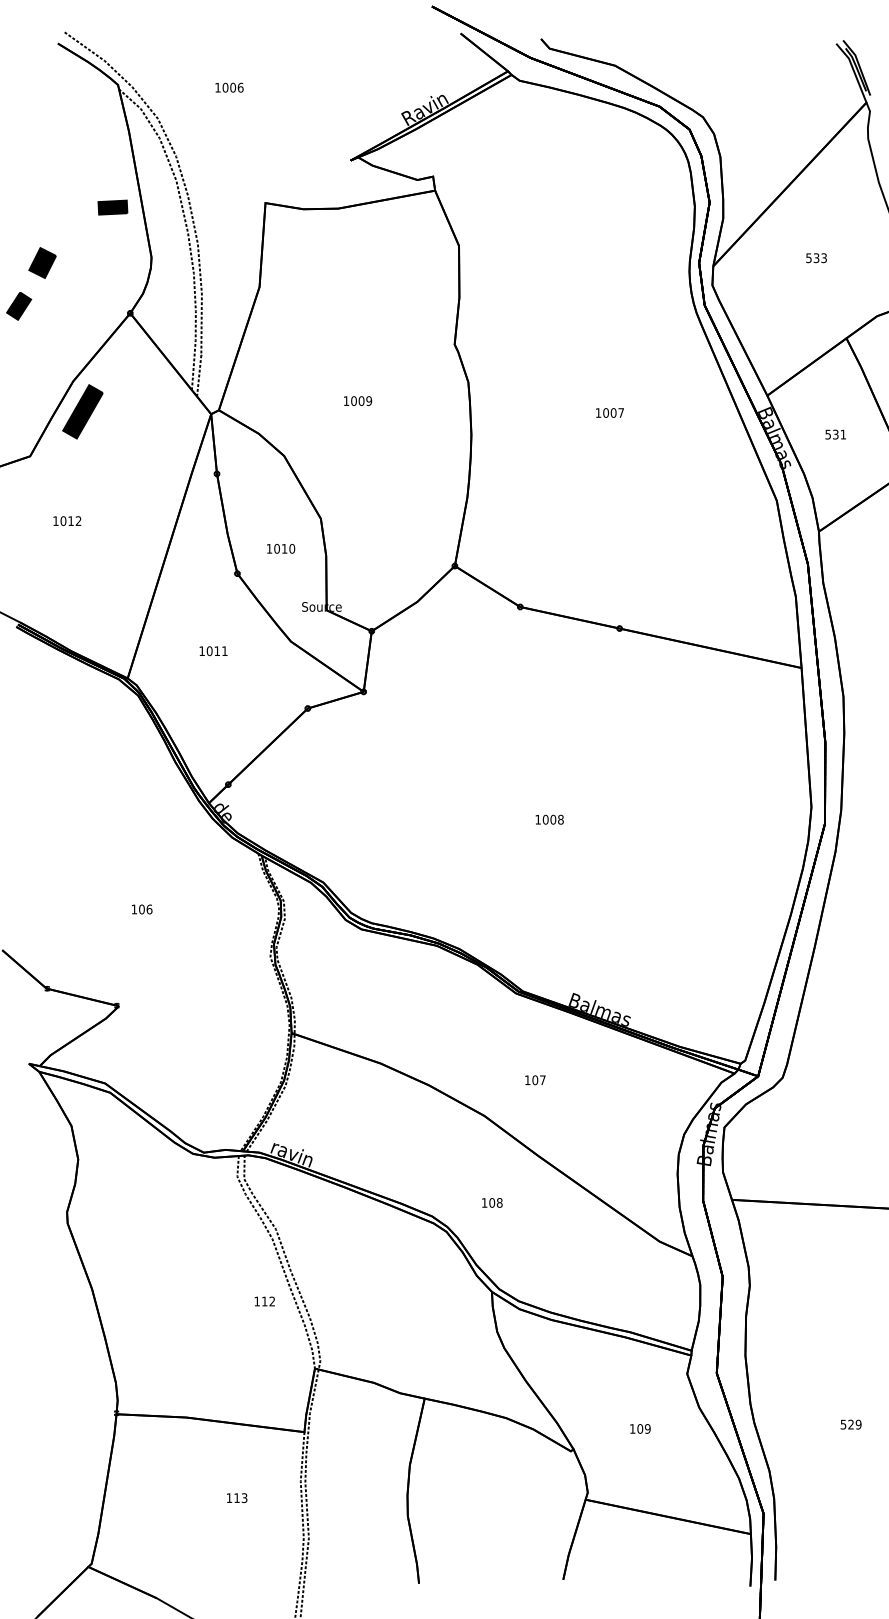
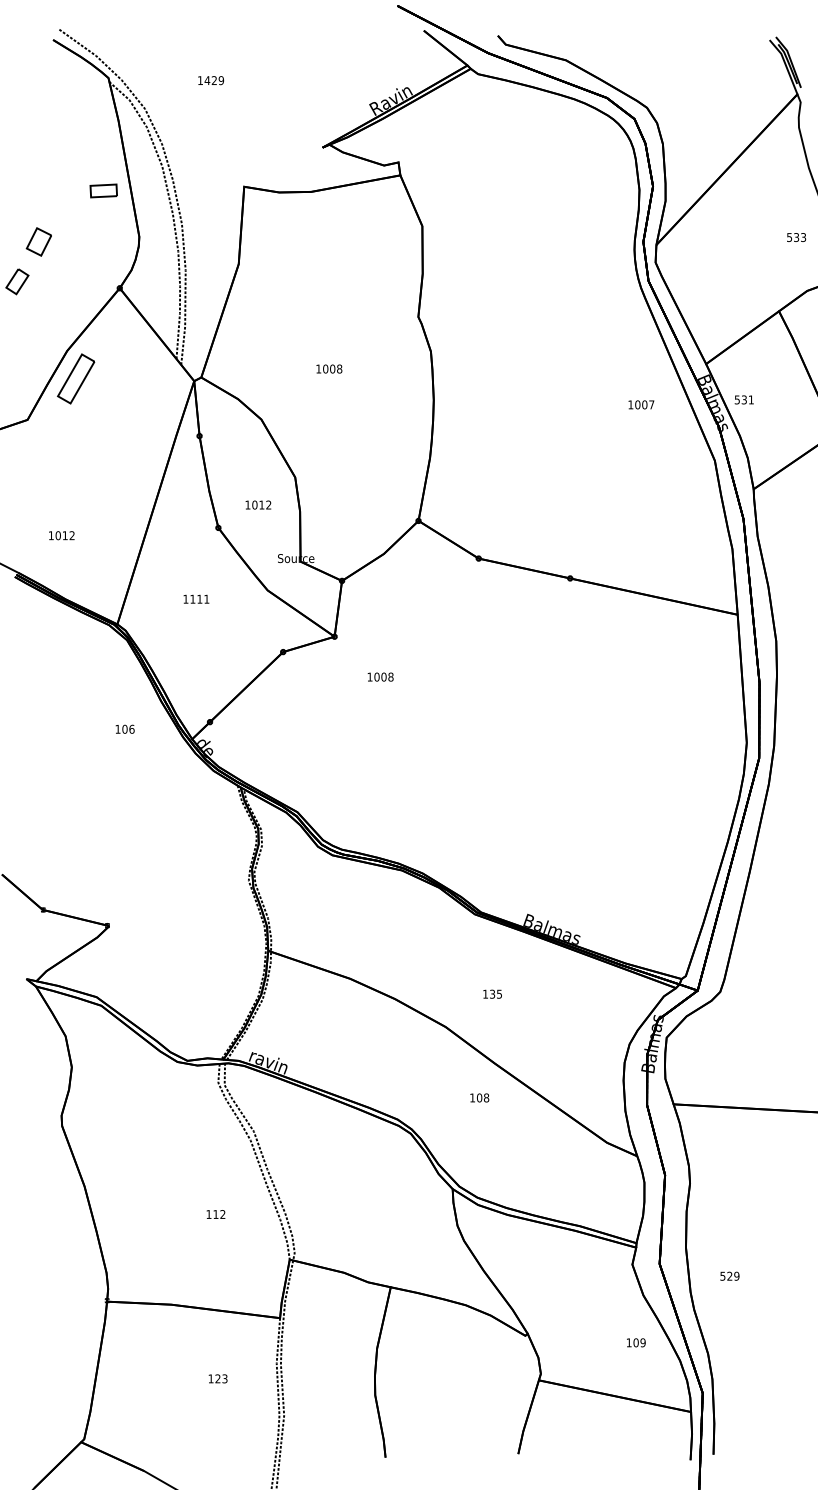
text: (232, 87) -> (213, 80), 1006 -> 1429
fill: (112, 207) -> (103, 190), removed
text: (816, 258) -> (796, 237), moved
fill: (42, 263) -> (38, 242), removed
fill: (19, 305) -> (17, 281), removed
text: (369, 400) -> (339, 368), 1009 -> 1008
fill: (82, 411) -> (75, 378), removed
text: (609, 412) -> (640, 404), moved
text: (835, 434) -> (744, 399), moved
text: (67, 520) -> (61, 535), moved
text: (292, 548) -> (269, 504), 1010 -> 1012
text: (209, 651) -> (192, 599), 1011 -> 1111
text: (549, 819) -> (380, 676), moved
text: (142, 909) -> (125, 729), moved
text: (538, 1080) -> (495, 994), 107 -> 135
text: (492, 1202) -> (479, 1097), moved
text: (264, 1301) -> (215, 1214), moved
text: (850, 1424) -> (729, 1276), moved
text: (640, 1428) -> (636, 1342), moved
text: (236, 1497) -> (217, 1378), 113 -> 123

